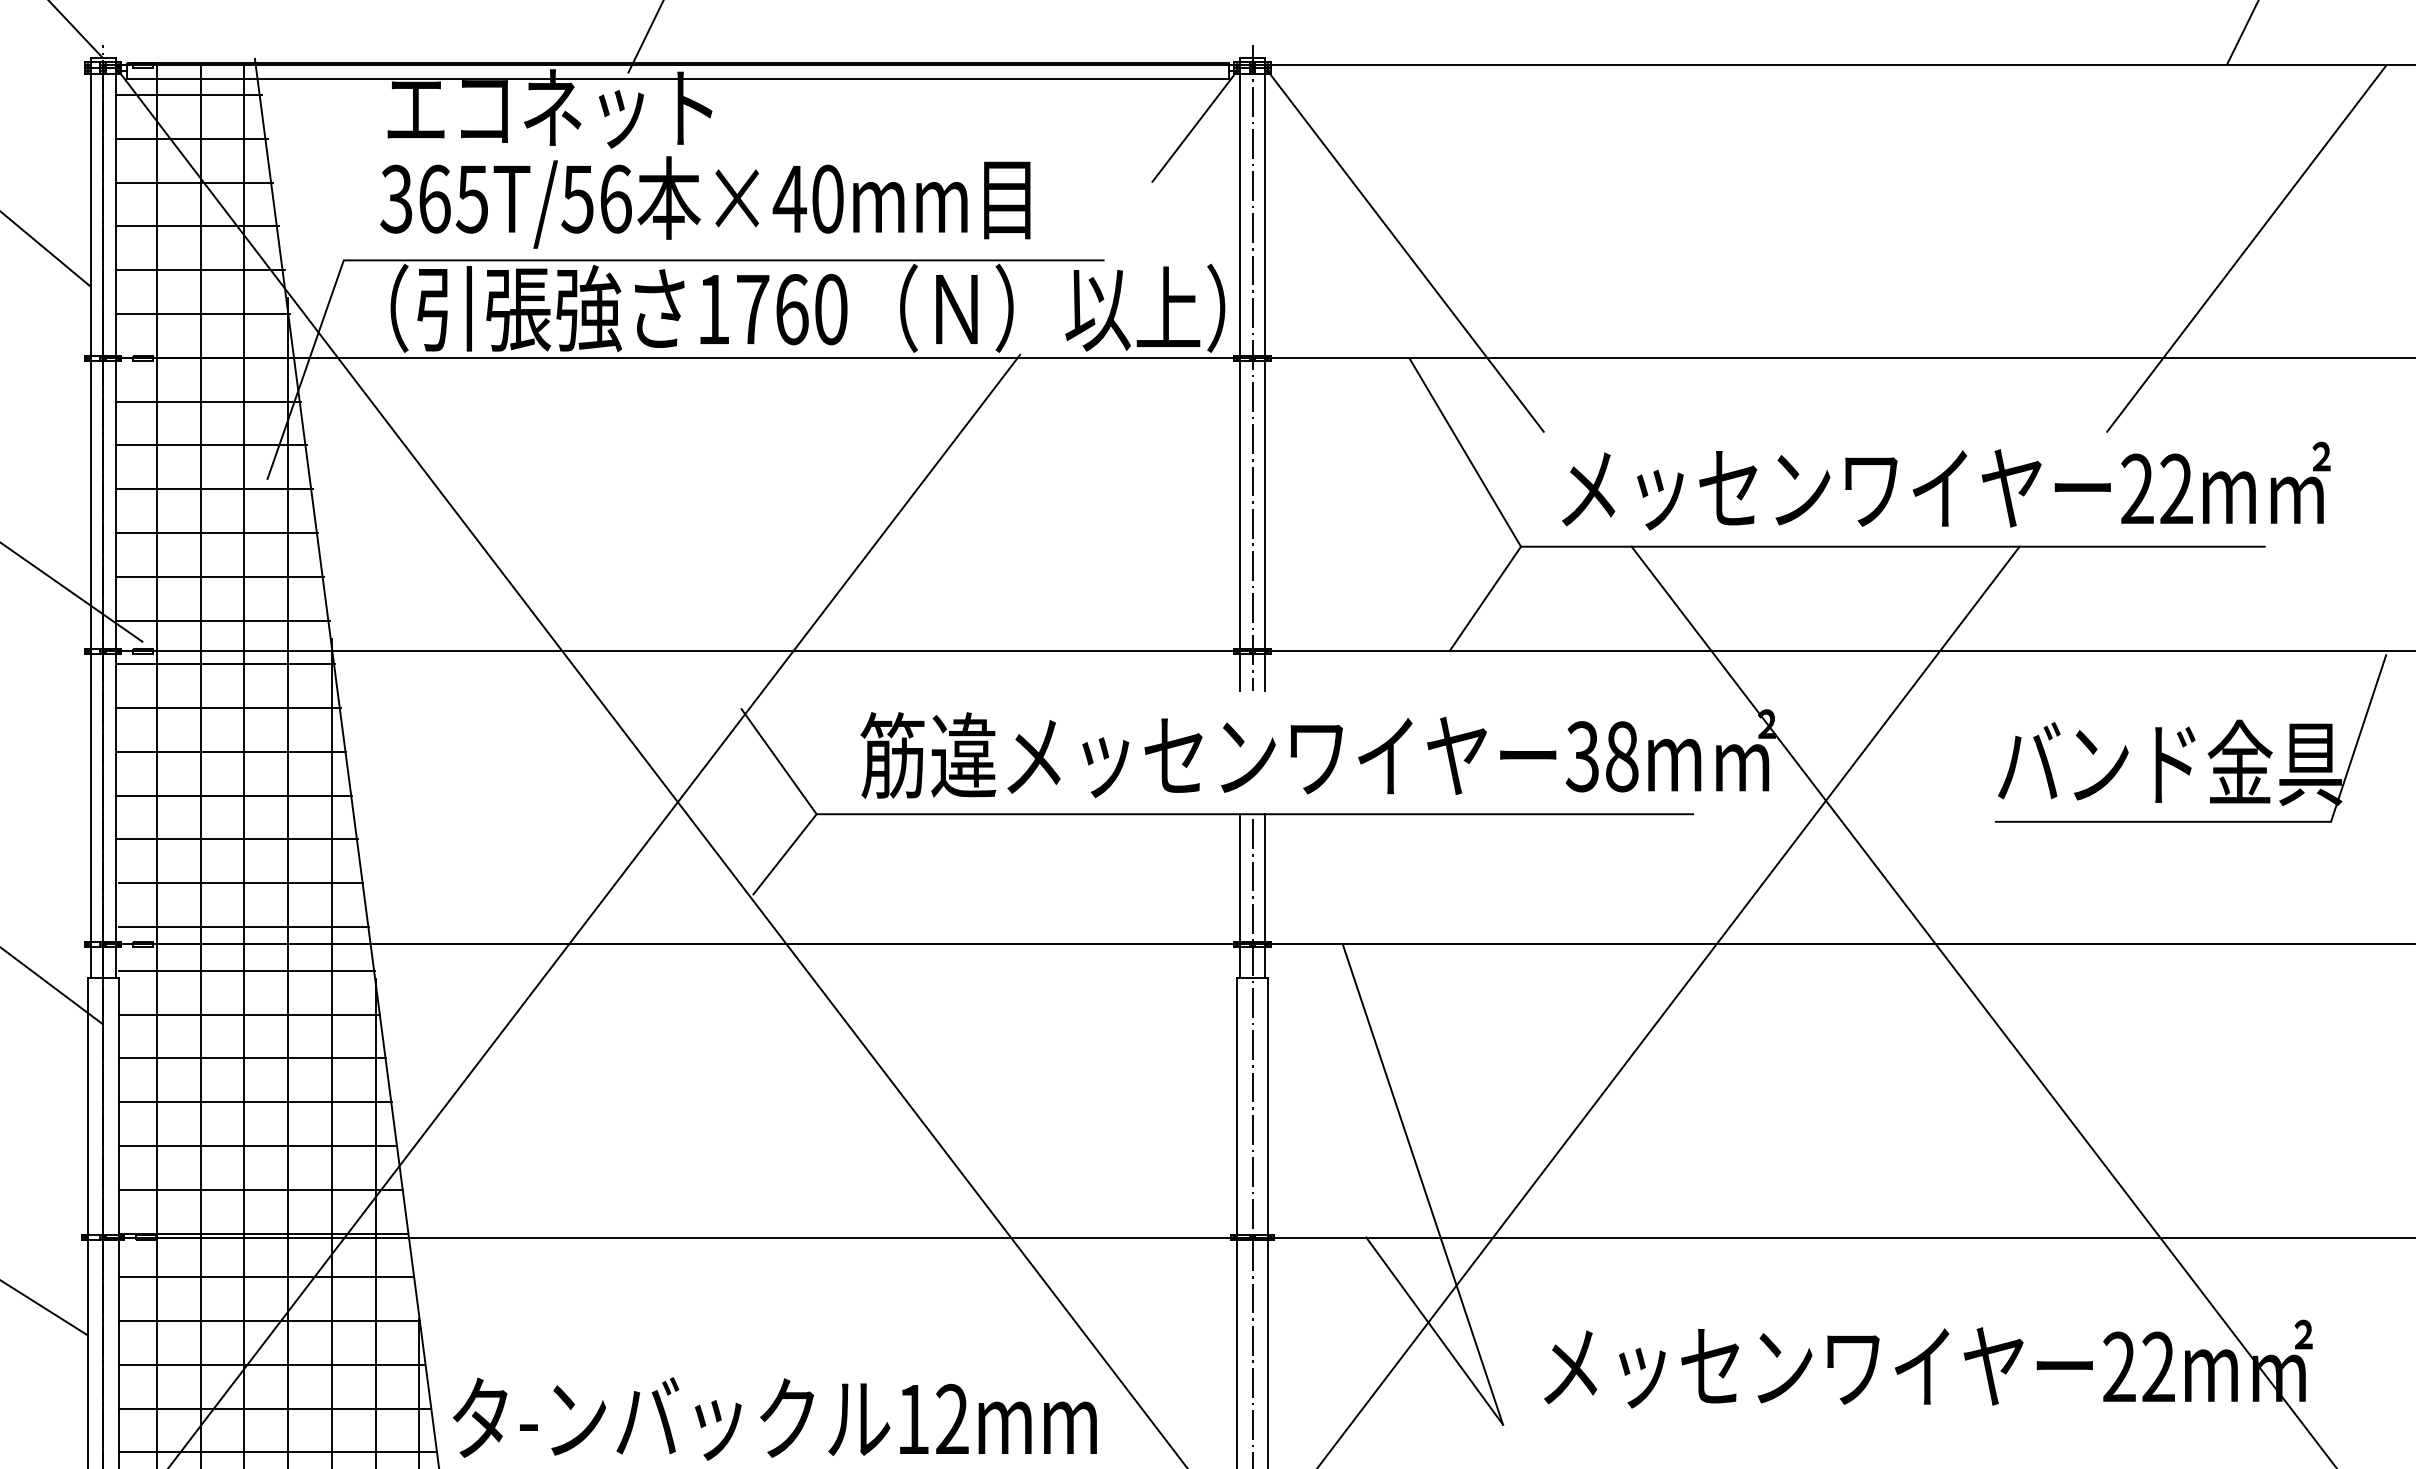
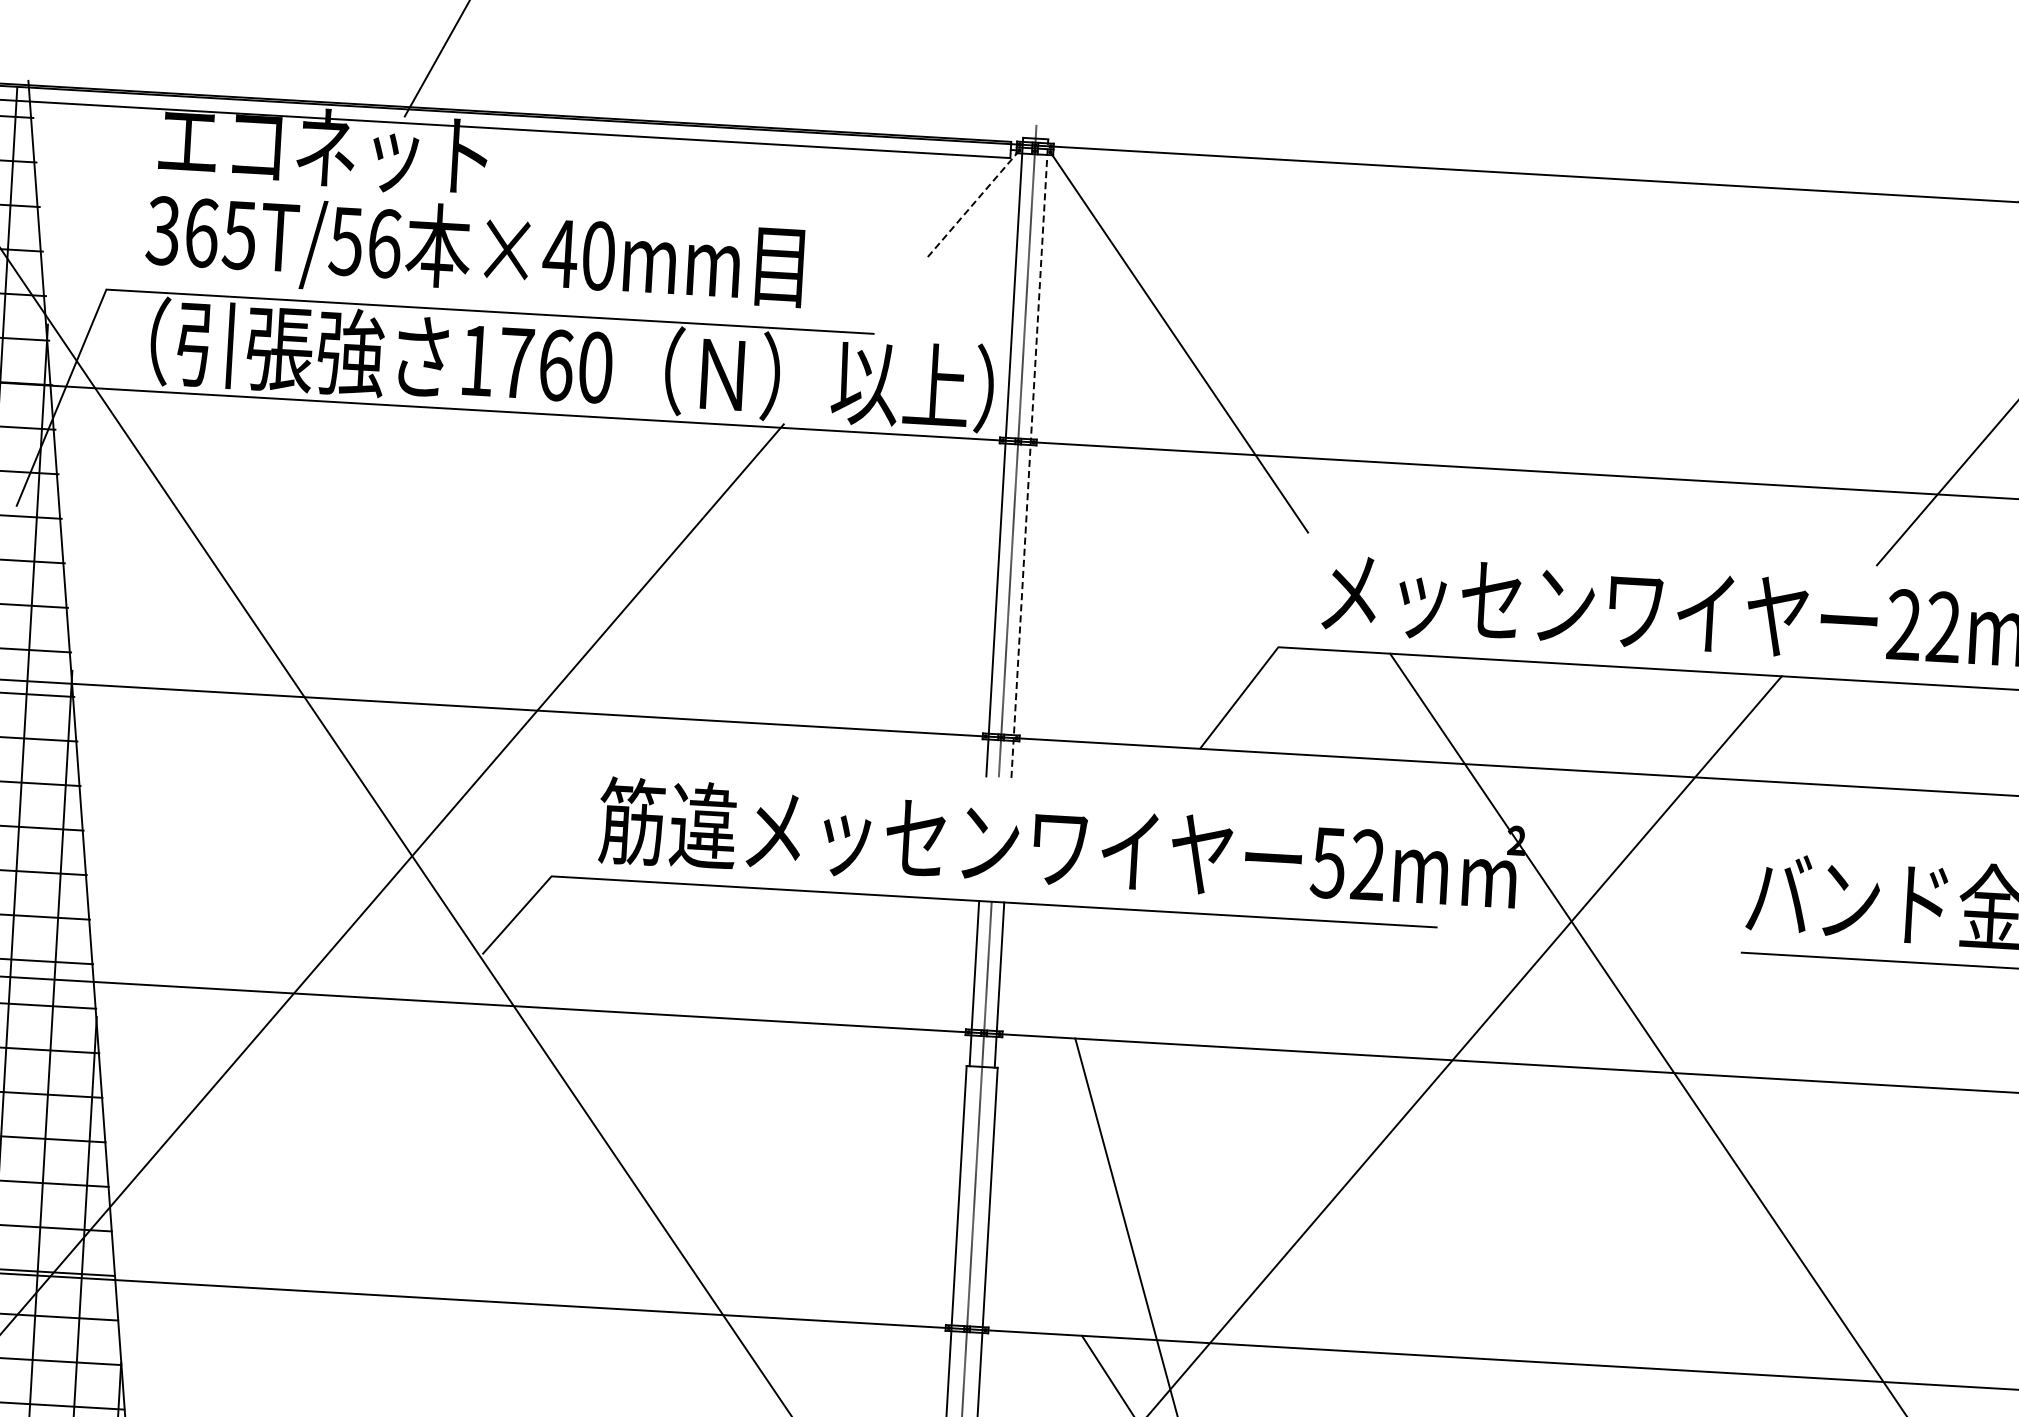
line: (1194, 126) -> (973, 203), solid -> dashed
line: (1264, 374) -> (1029, 458), solid -> dashed
line: (1465, 452) -> (1227, 548), removed
text: (1601, 756) -> (1347, 863), 38m -> 52m
line: (778, 761) -> (516, 820), removed

